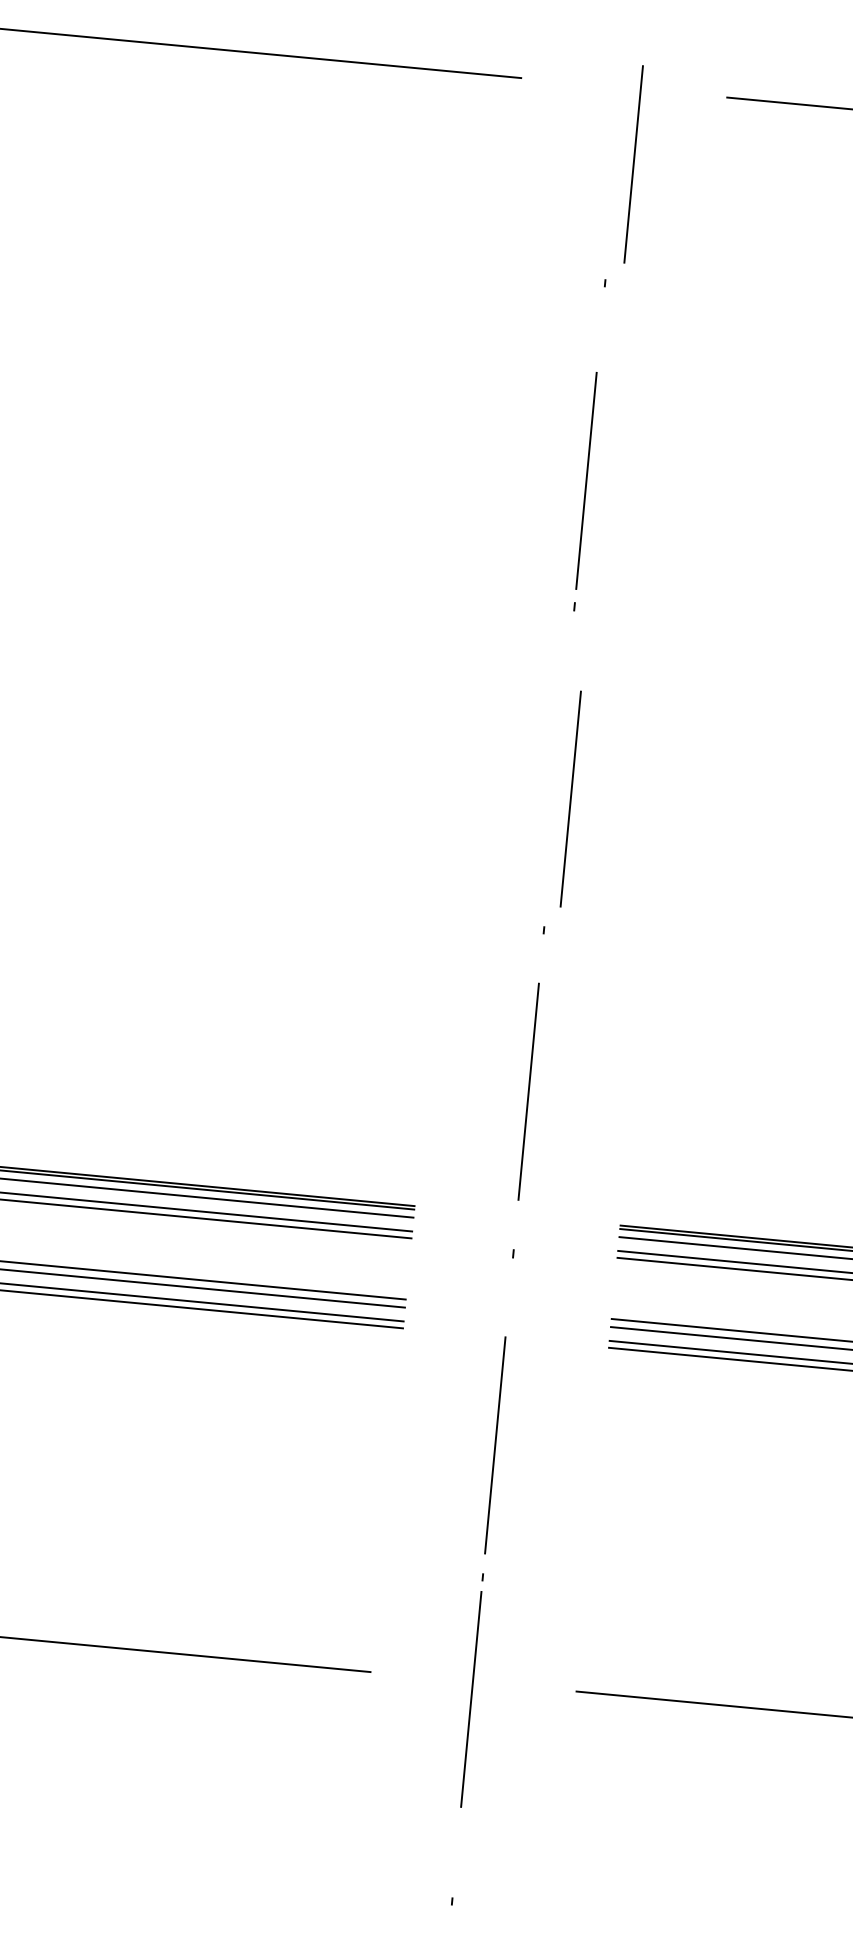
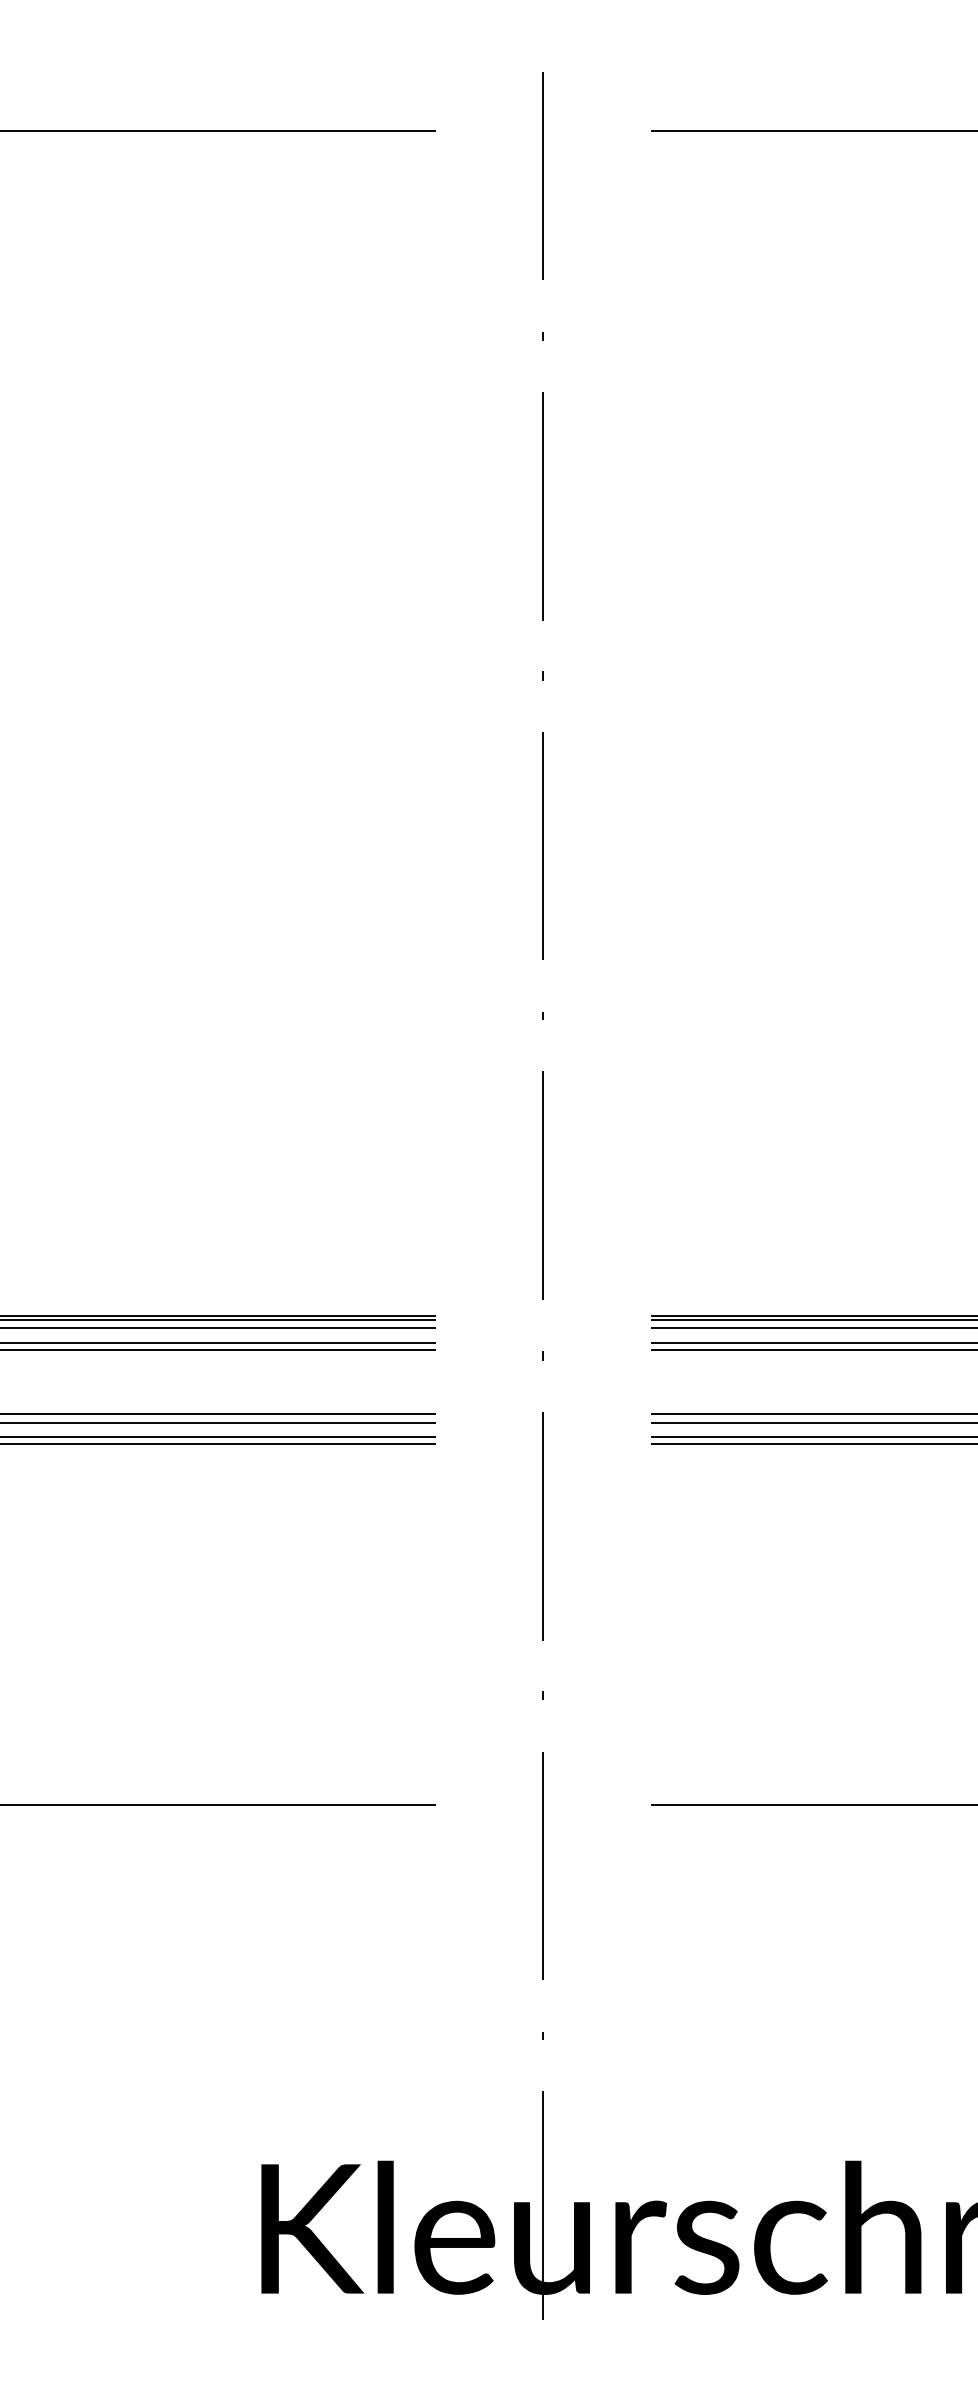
line: (633, 163) -> (542, 175), moved
line: (585, 481) -> (542, 506), moved
line: (570, 798) -> (542, 845), moved
line: (494, 1445) -> (542, 1526), moved
line: (470, 1698) -> (542, 1865), moved

